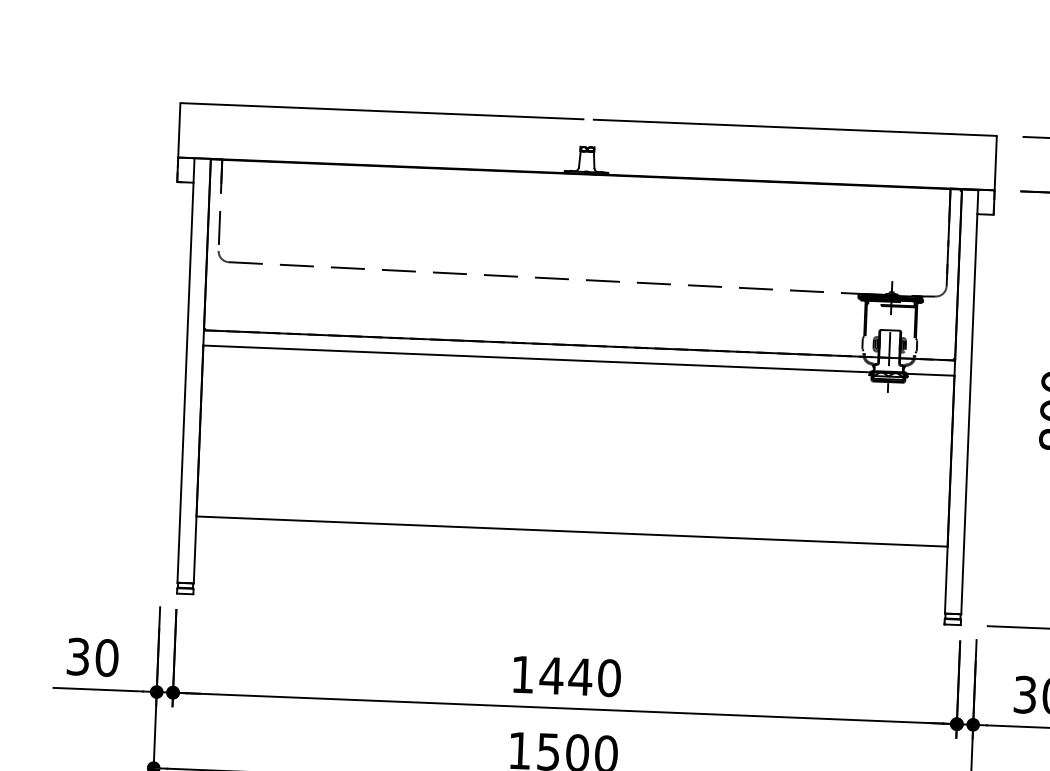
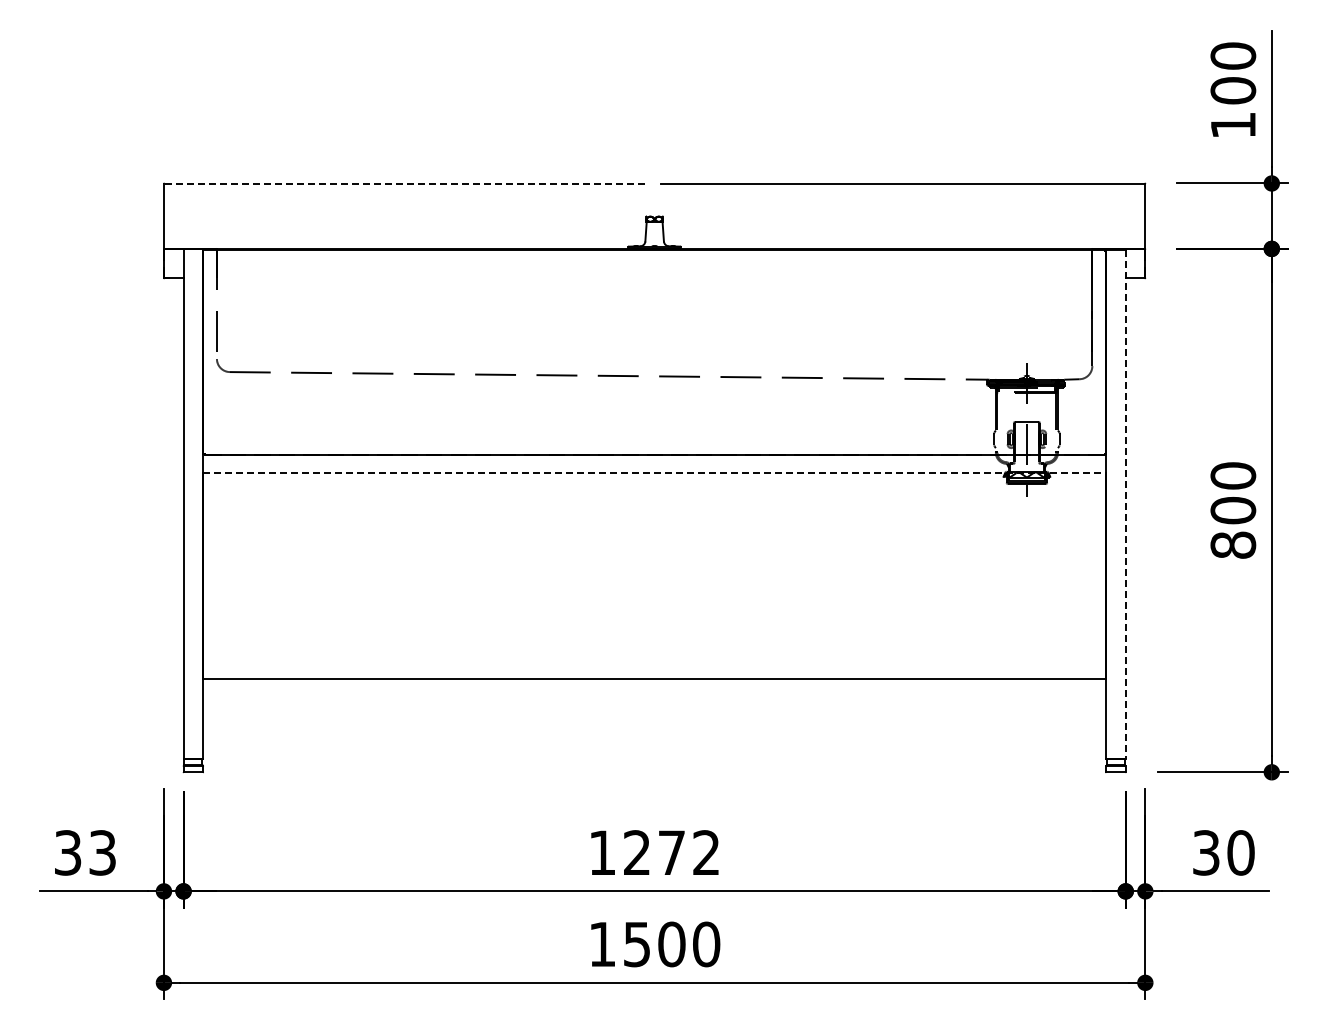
line: (382, 111) -> (406, 183), solid -> dashed
line: (579, 360) -> (655, 473), solid -> dashed
line: (969, 402) -> (1125, 504), solid -> dashed
text: (106, 657) -> (102, 852), 30 -> 33
text: (580, 676) -> (671, 852), 1440 -> 1272

